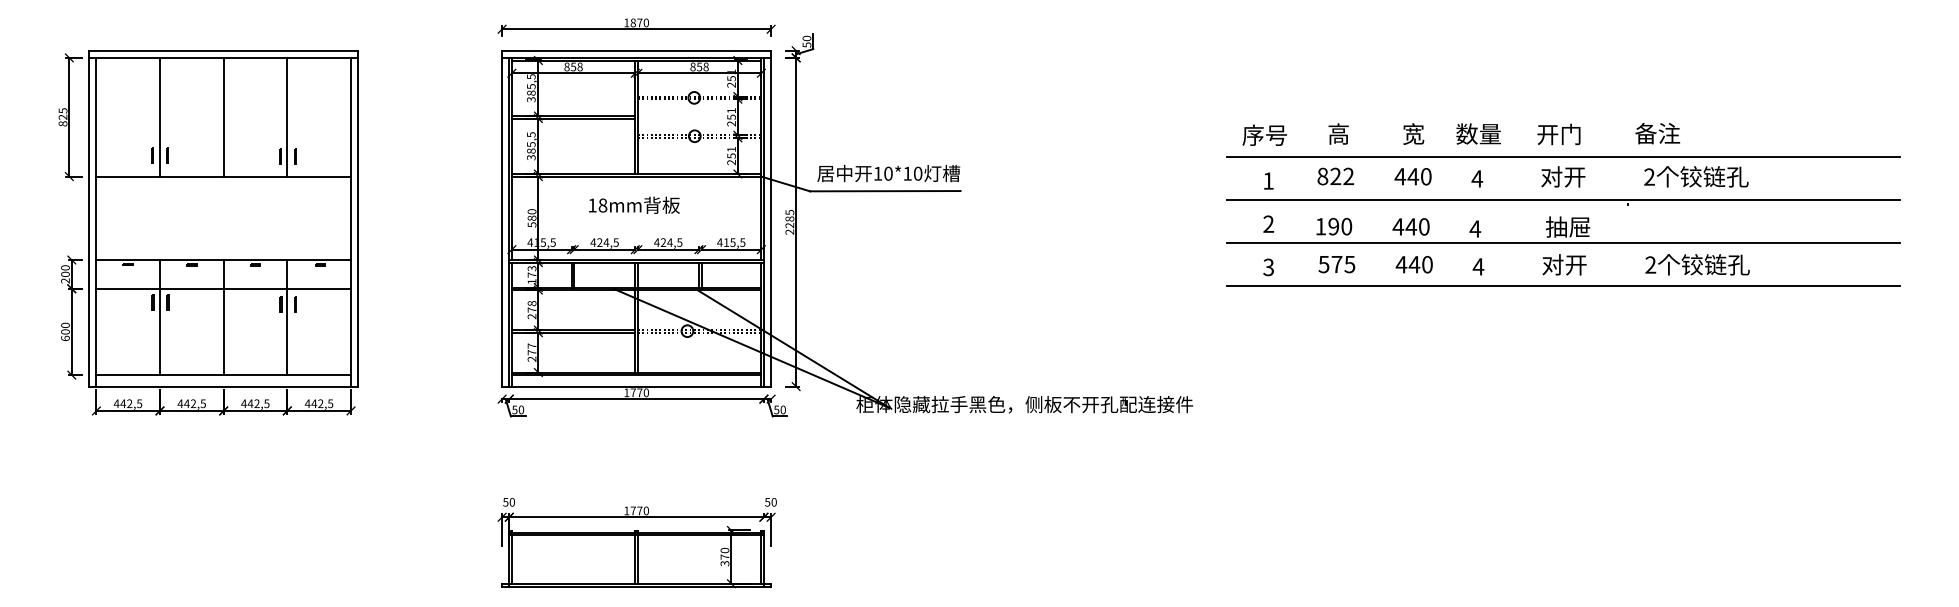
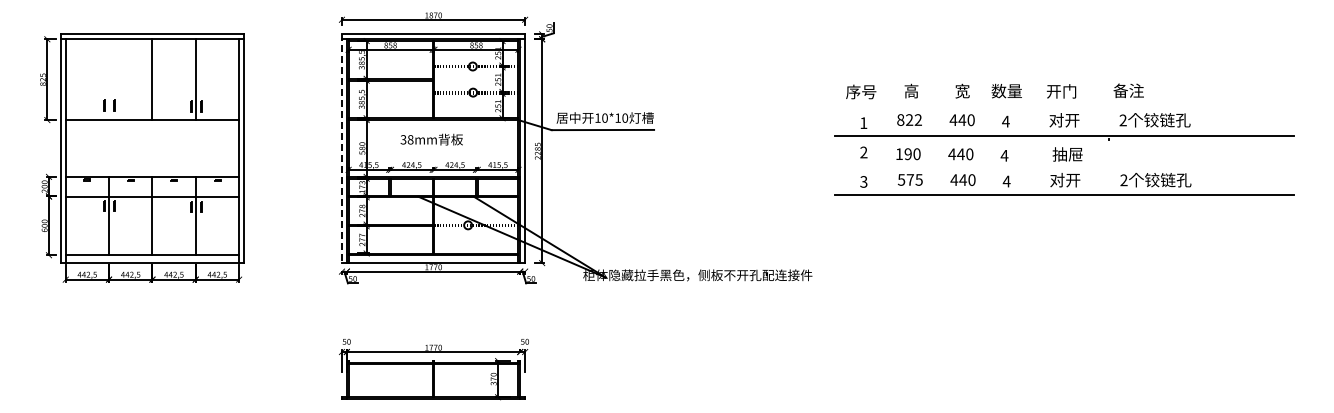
line: (160, 116) -> (109, 79), removed
line: (1563, 156) -> (1064, 106), removed
text: (592, 205) -> (403, 139), 18mm -> 38mm
line: (501, 219) -> (341, 149), solid -> dashed
line: (1563, 243) -> (1064, 165), removed

